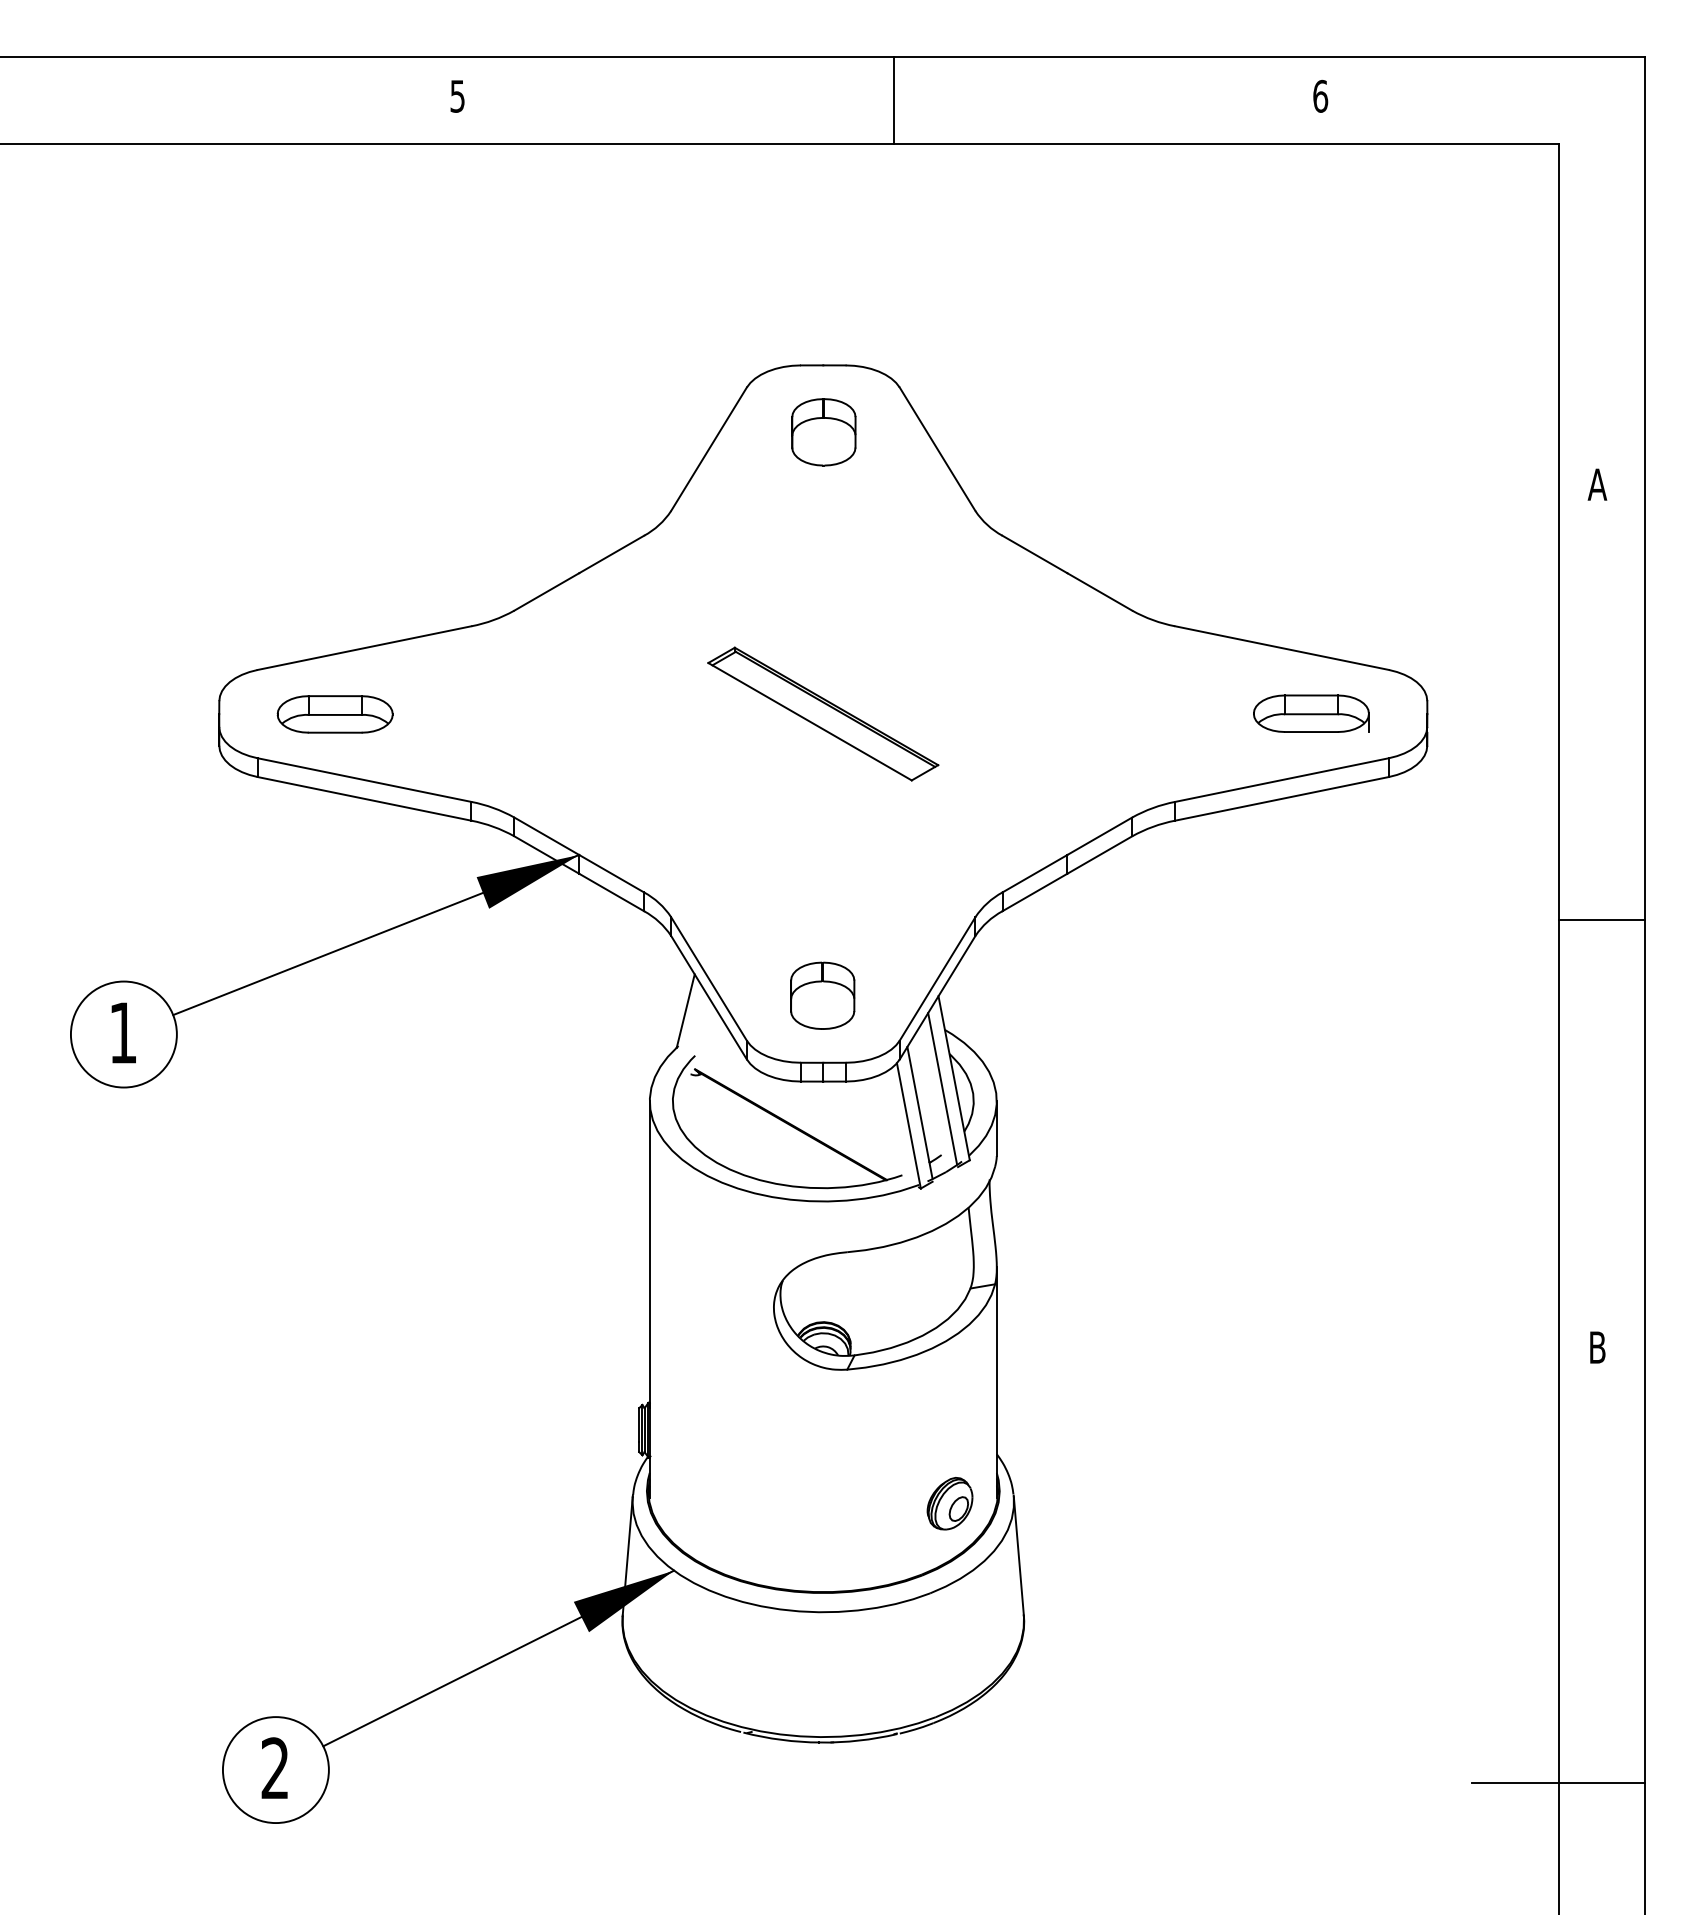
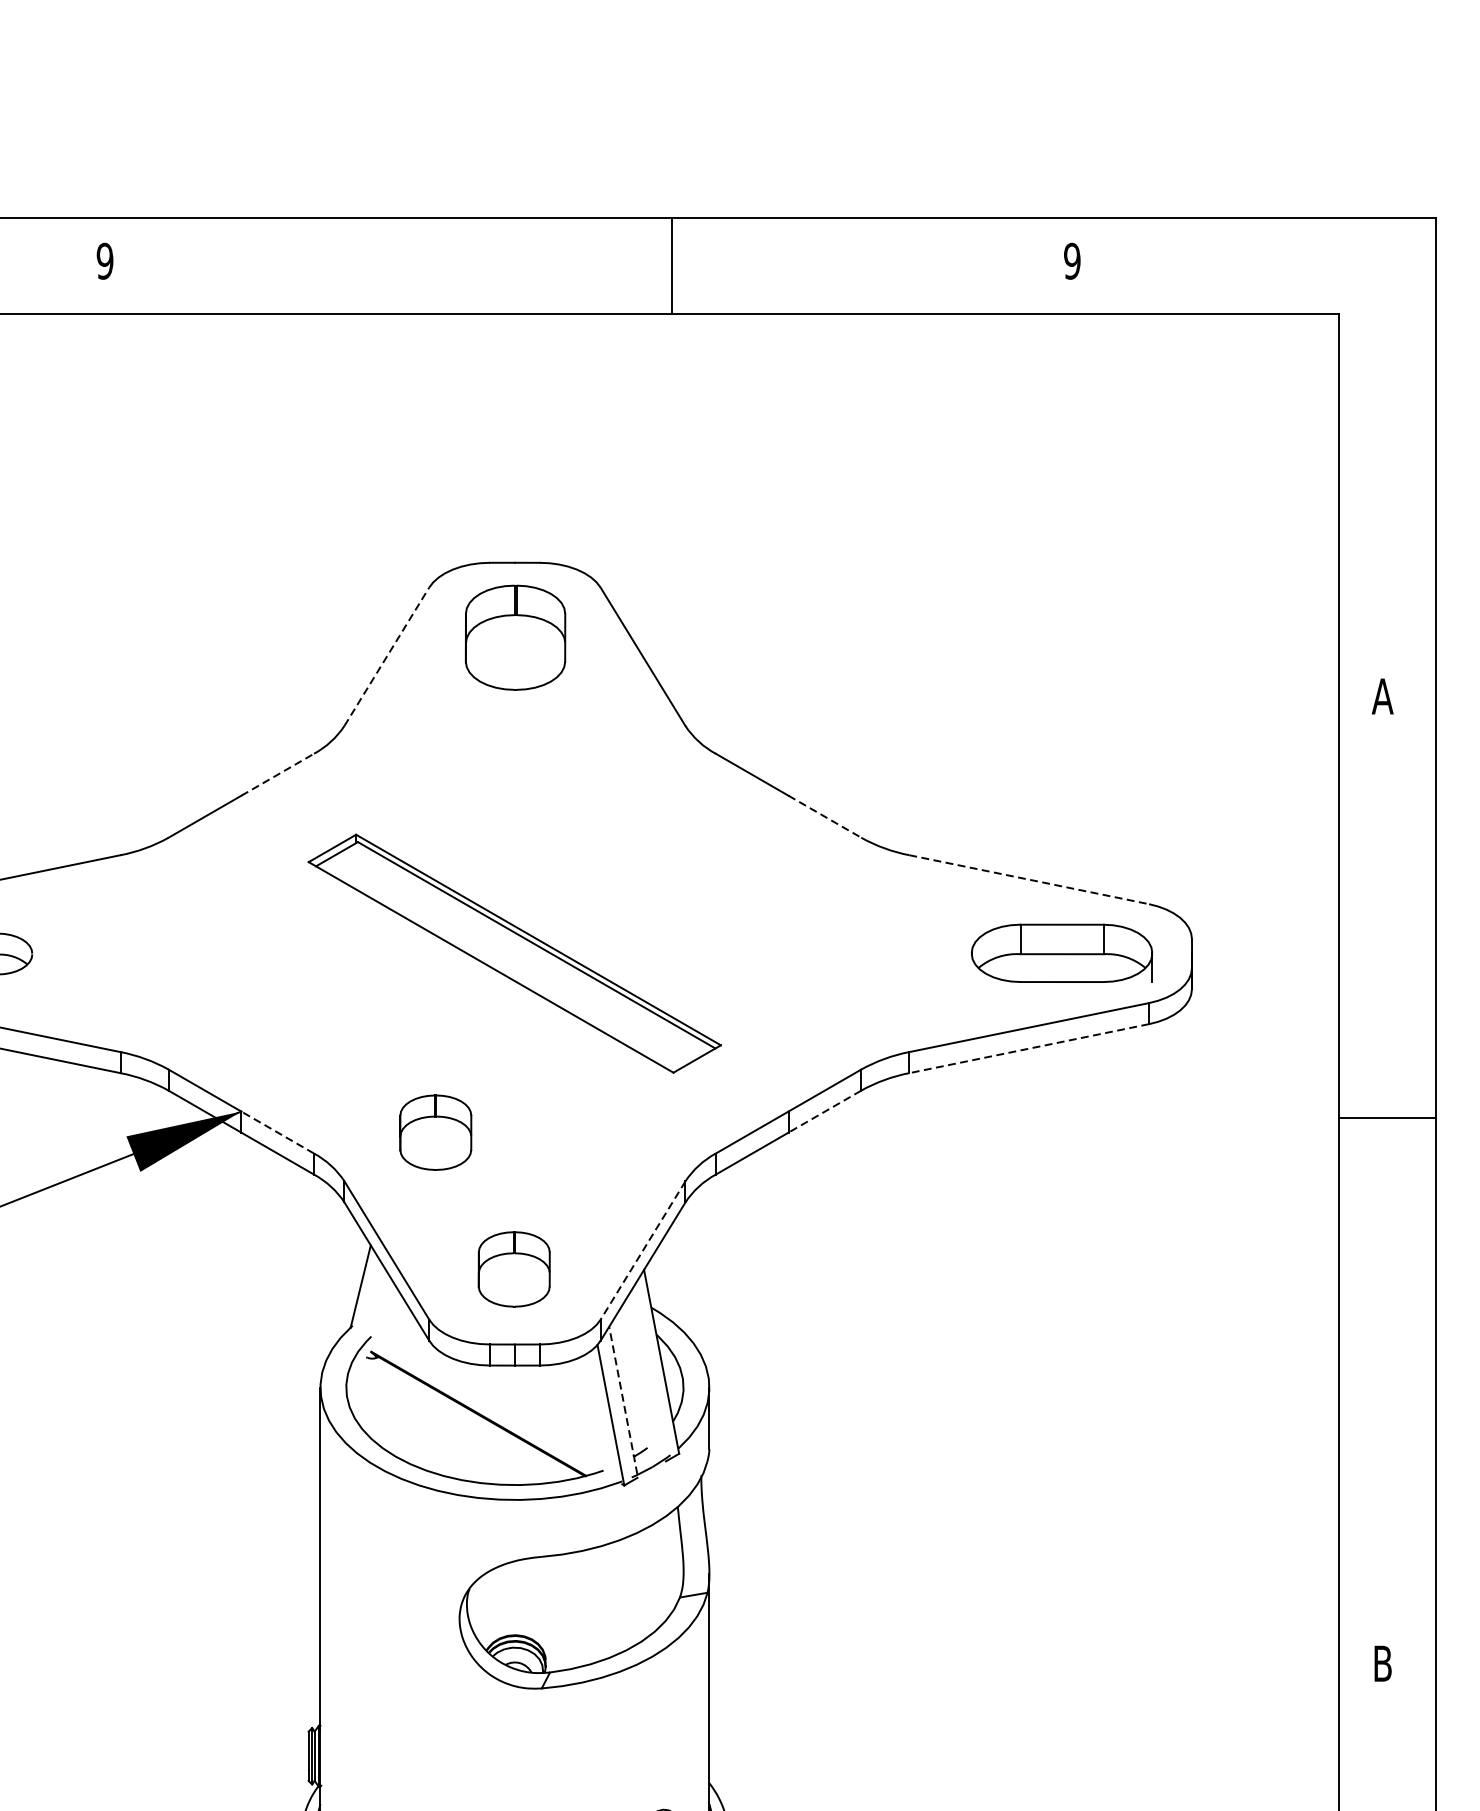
text: (457, 95) -> (104, 260), 5 -> 9
text: (1320, 95) -> (1072, 260), 6 -> 9
line: (894, 100) -> (672, 265), moved
part: (823, 432) -> (515, 638), size x1.4
line: (709, 448) -> (387, 655), solid -> dashed
line: (612, 554) -> (278, 774), solid -> dashed
line: (1100, 592) -> (825, 817), solid -> dashed
line: (1282, 648) -> (1029, 880), solid -> dashed
part: (823, 713) -> (515, 952), size x1.6
part: (1311, 713) -> (1062, 952), size x1.4
line: (1281, 798) -> (1028, 1048), solid -> dashed
line: (1099, 855) -> (824, 1112), solid -> dashed
line: (611, 873) -> (277, 1132), solid -> dashed
part: (752, 873) -> (435, 1132), added
line: (1601, 920) -> (1387, 1117), moved
line: (937, 979) -> (642, 1251), solid -> dashed
line: (942, 1088) -> (648, 1373), removed
line: (919, 1112) -> (622, 1400), solid -> dashed

